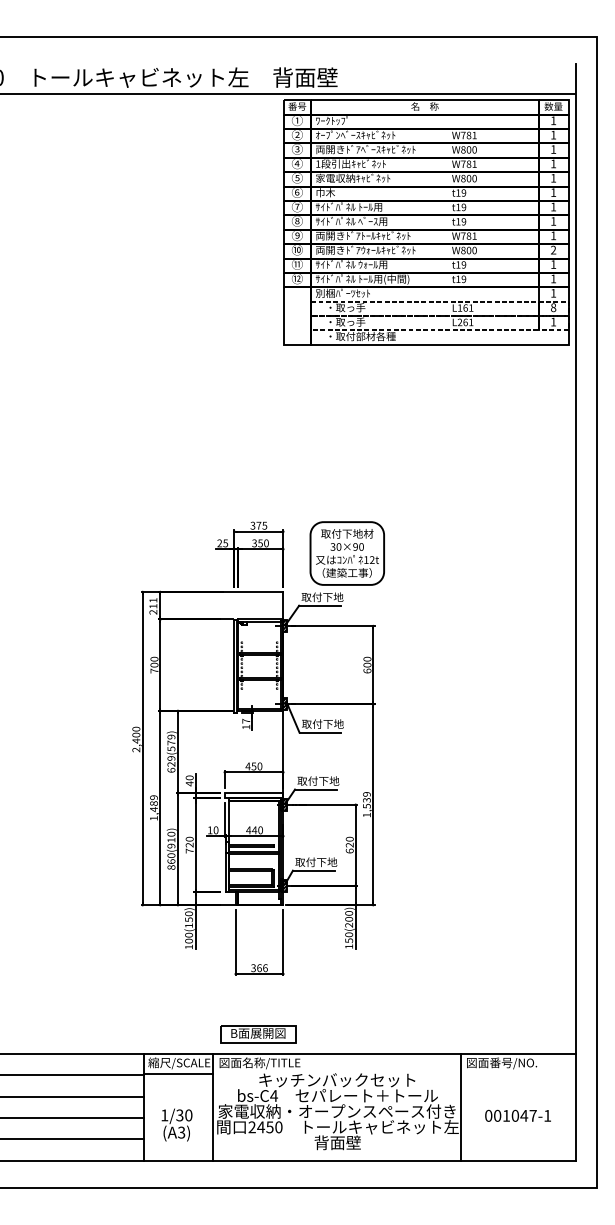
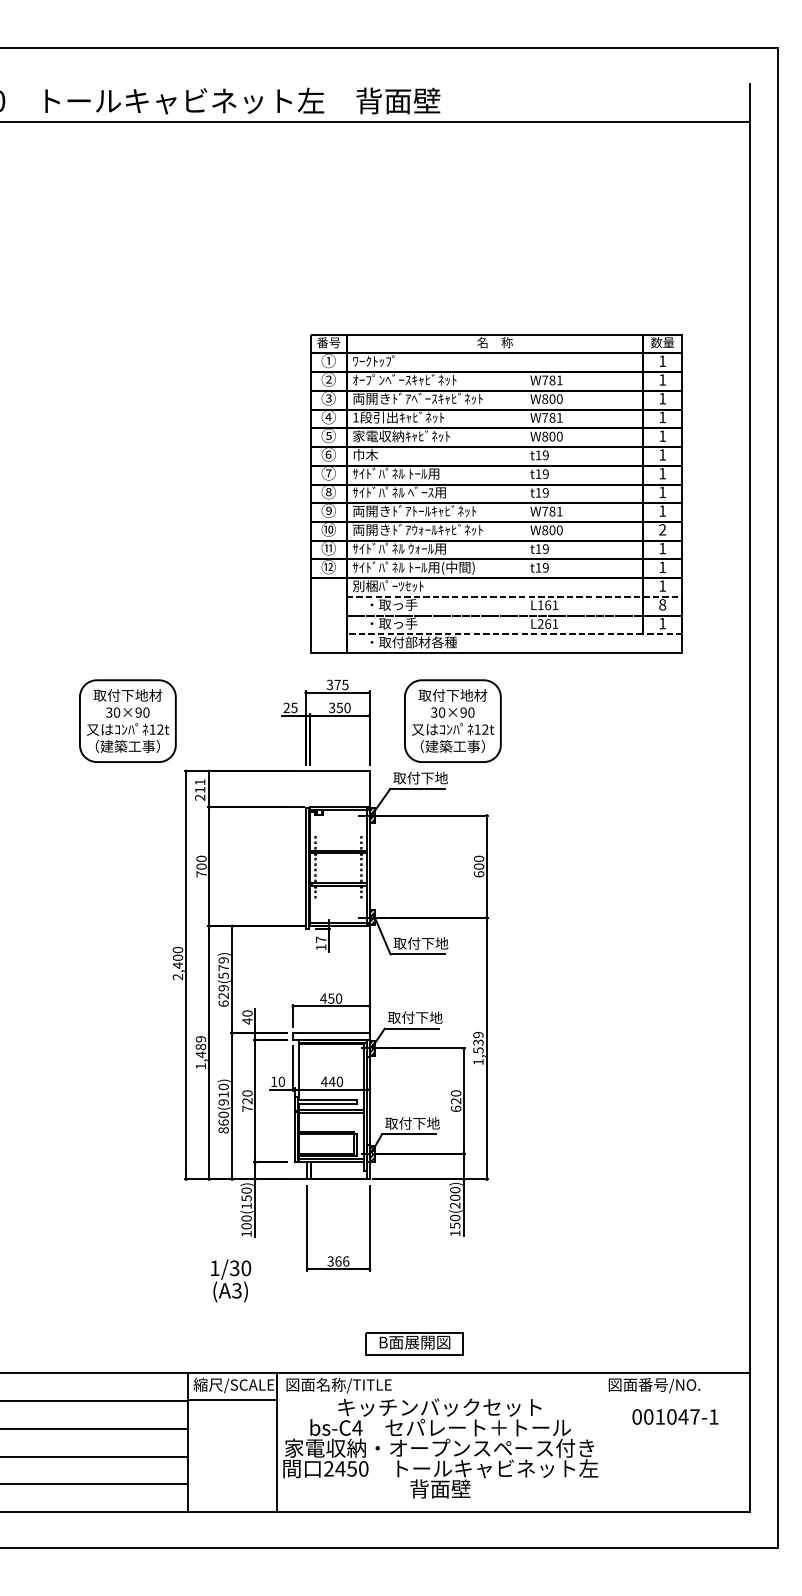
part: (426, 222) -> (496, 493), moved
part: (97, 553) -> (127, 720), added
part: (258, 1034) -> (414, 1343), moved
line: (460, 1107) -> (600, 1442), removed
text: (518, 1115) -> (675, 1416), moved
text: (177, 1124) -> (231, 1280), moved

